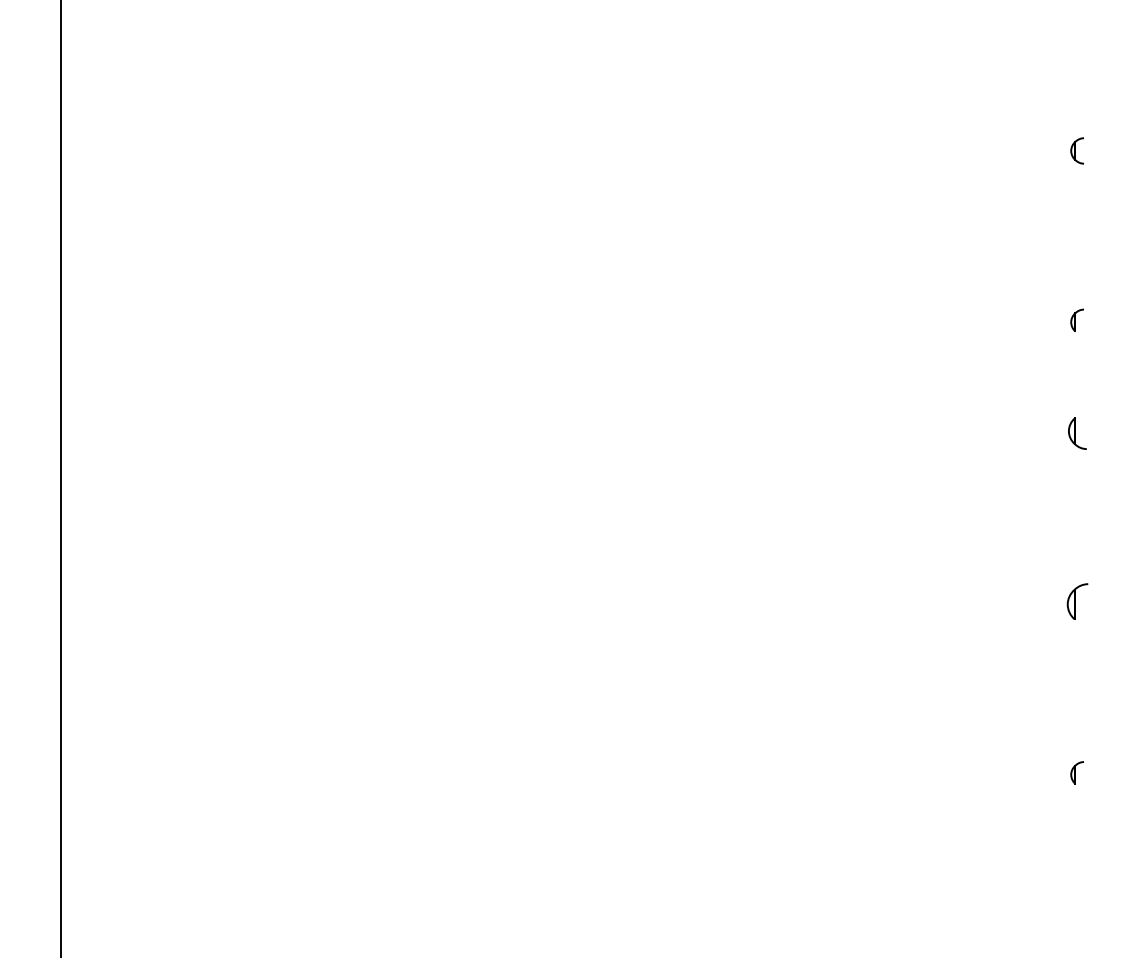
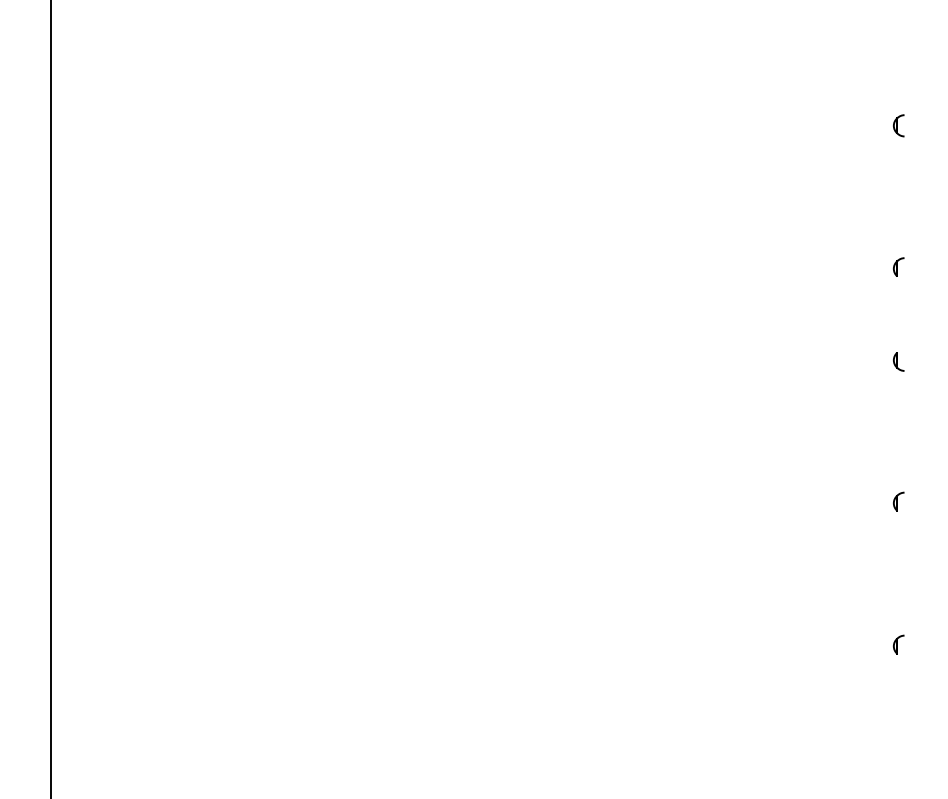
part: (1076, 433) -> (898, 361), size x0.71
part: (1076, 601) -> (898, 501), size x0.62

